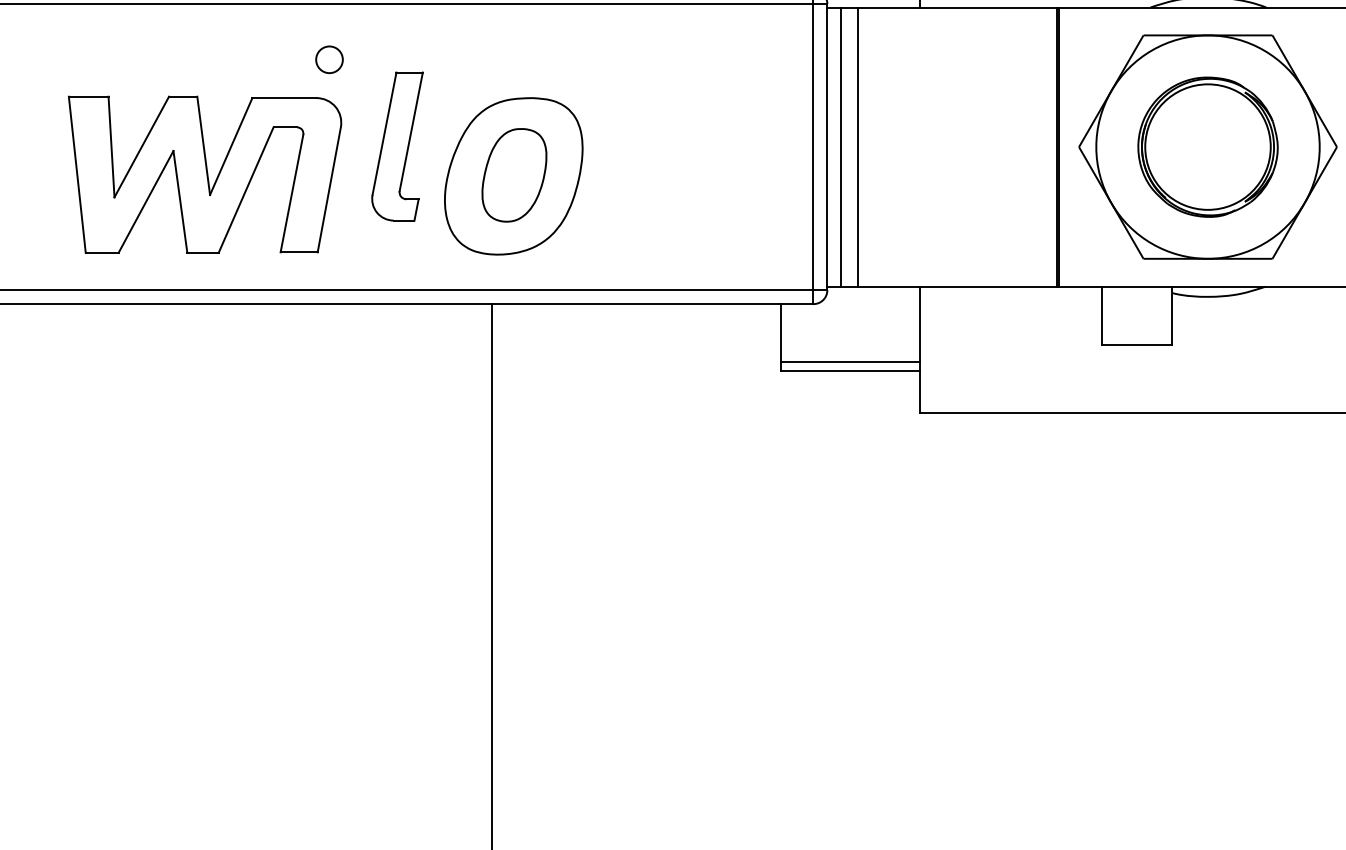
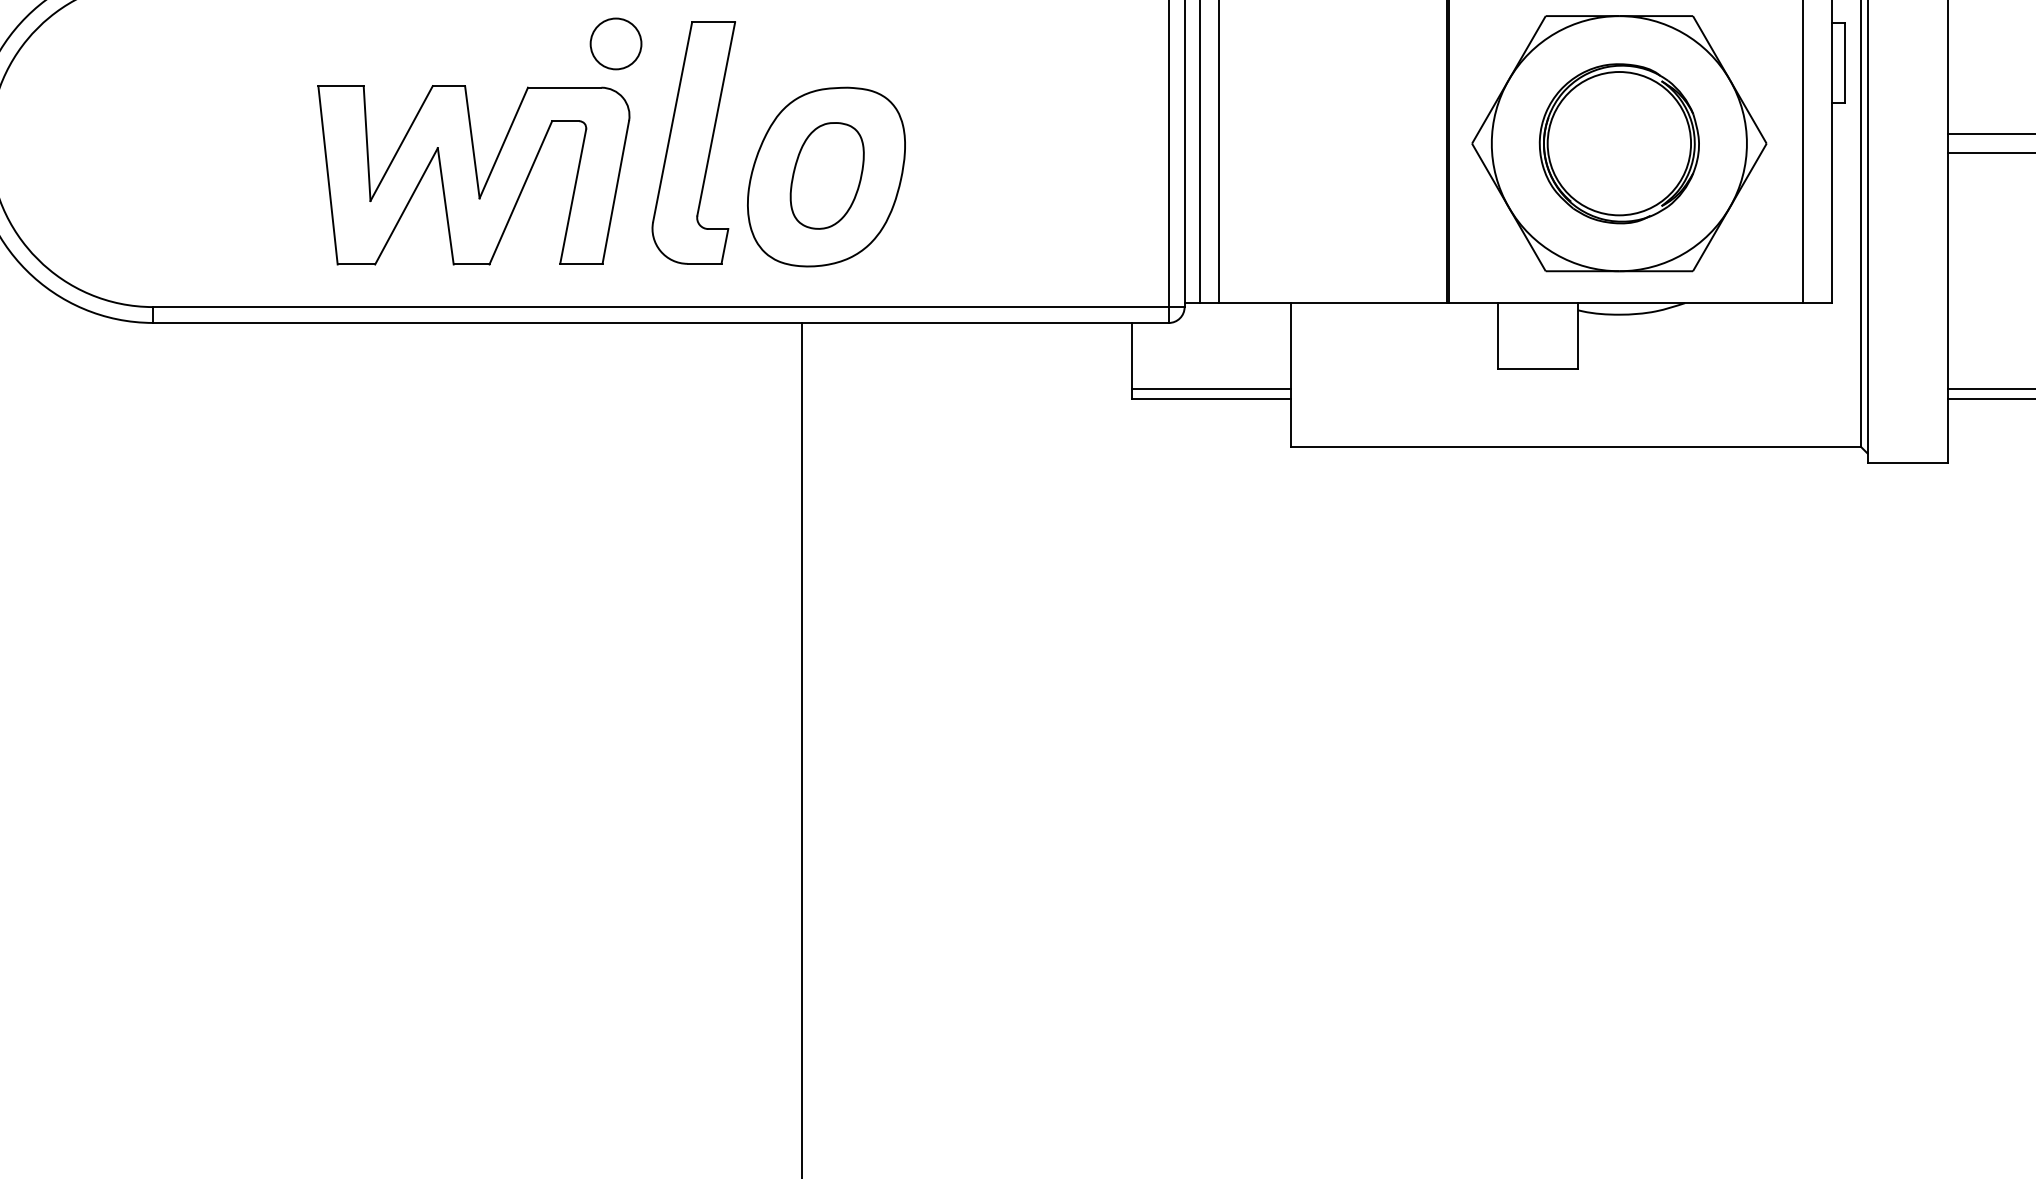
circle: (329, 59) -> (615, 43), size x1.67
part: (397, 146) -> (693, 142), size x1.43

